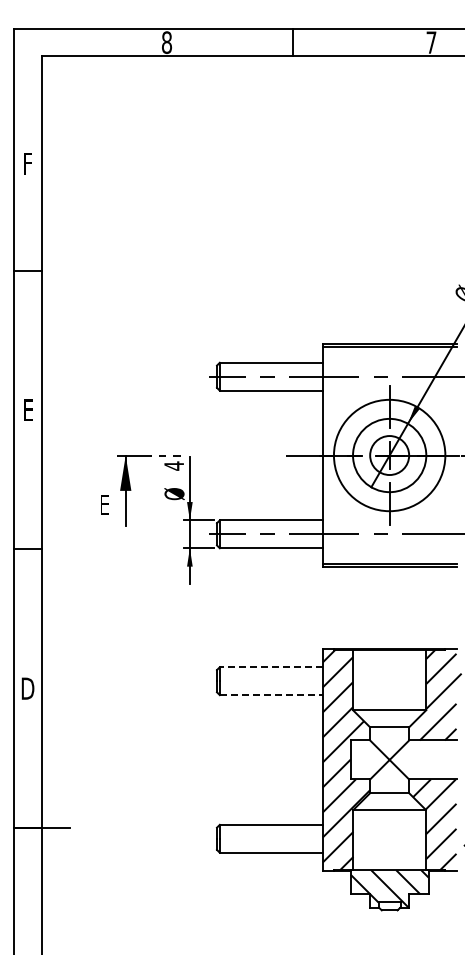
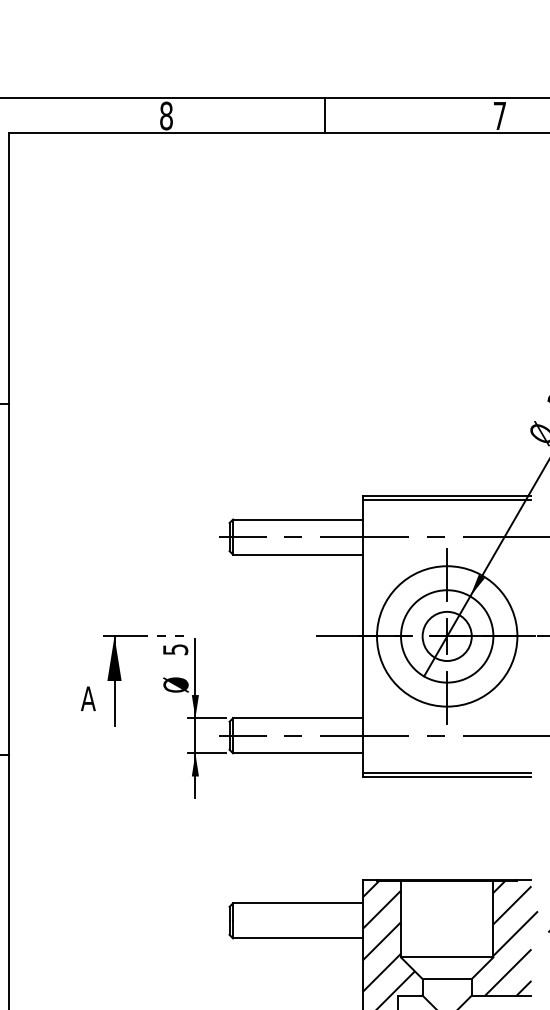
text: (174, 465) -> (175, 648), 4 -> 5
text: (104, 504) -> (87, 698), E -> A
line: (271, 667) -> (298, 903), dashed -> solid
line: (271, 695) -> (298, 938), dashed -> solid

